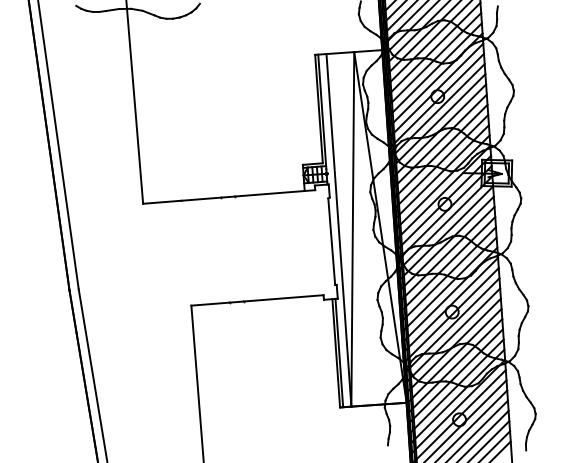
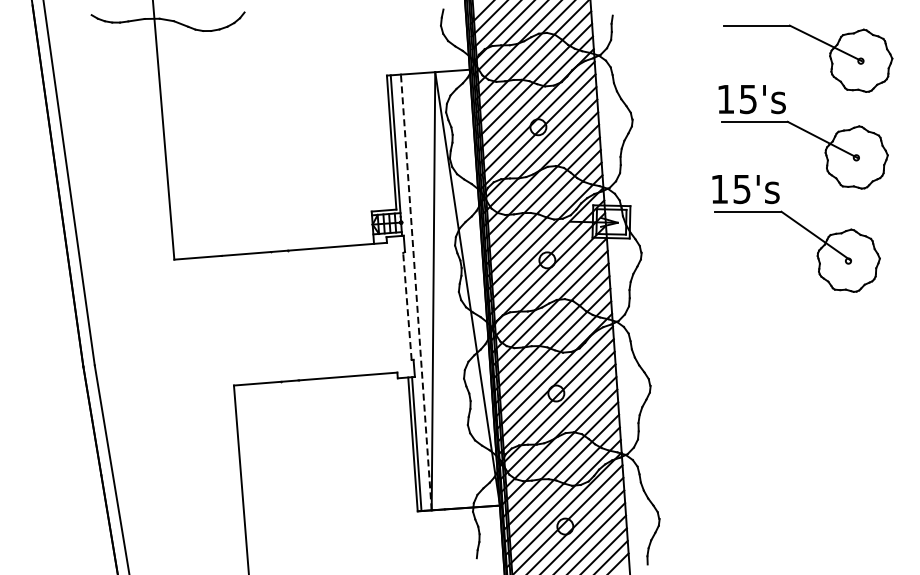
line: (339, 229) -> (416, 291), solid -> dashed
line: (331, 241) -> (407, 306), solid -> dashed

